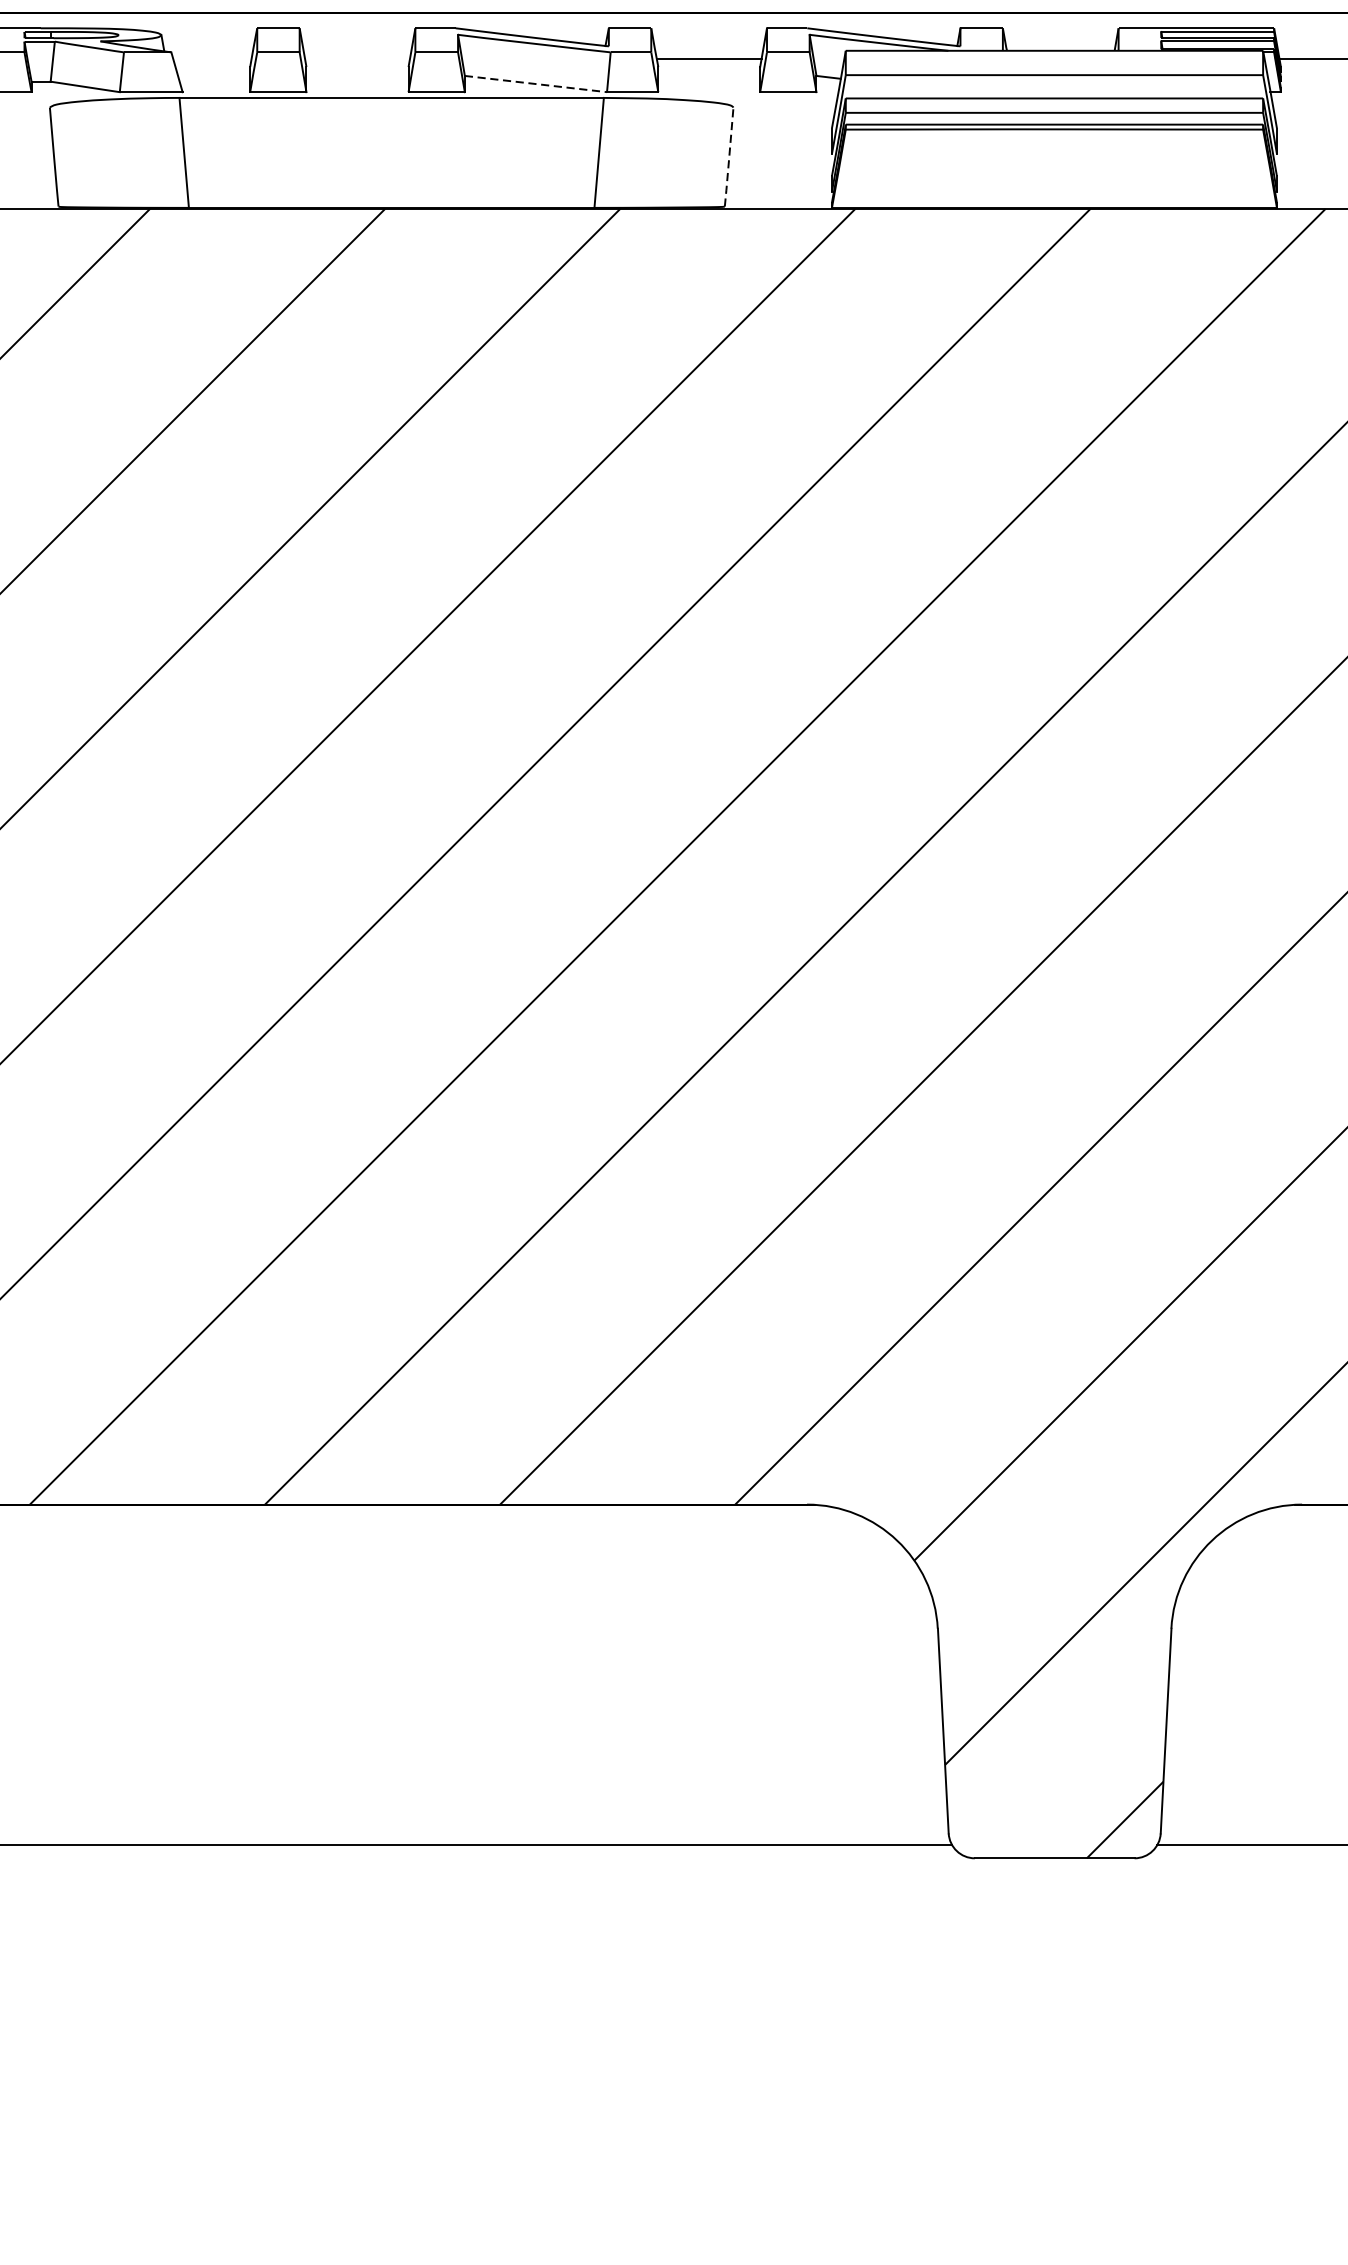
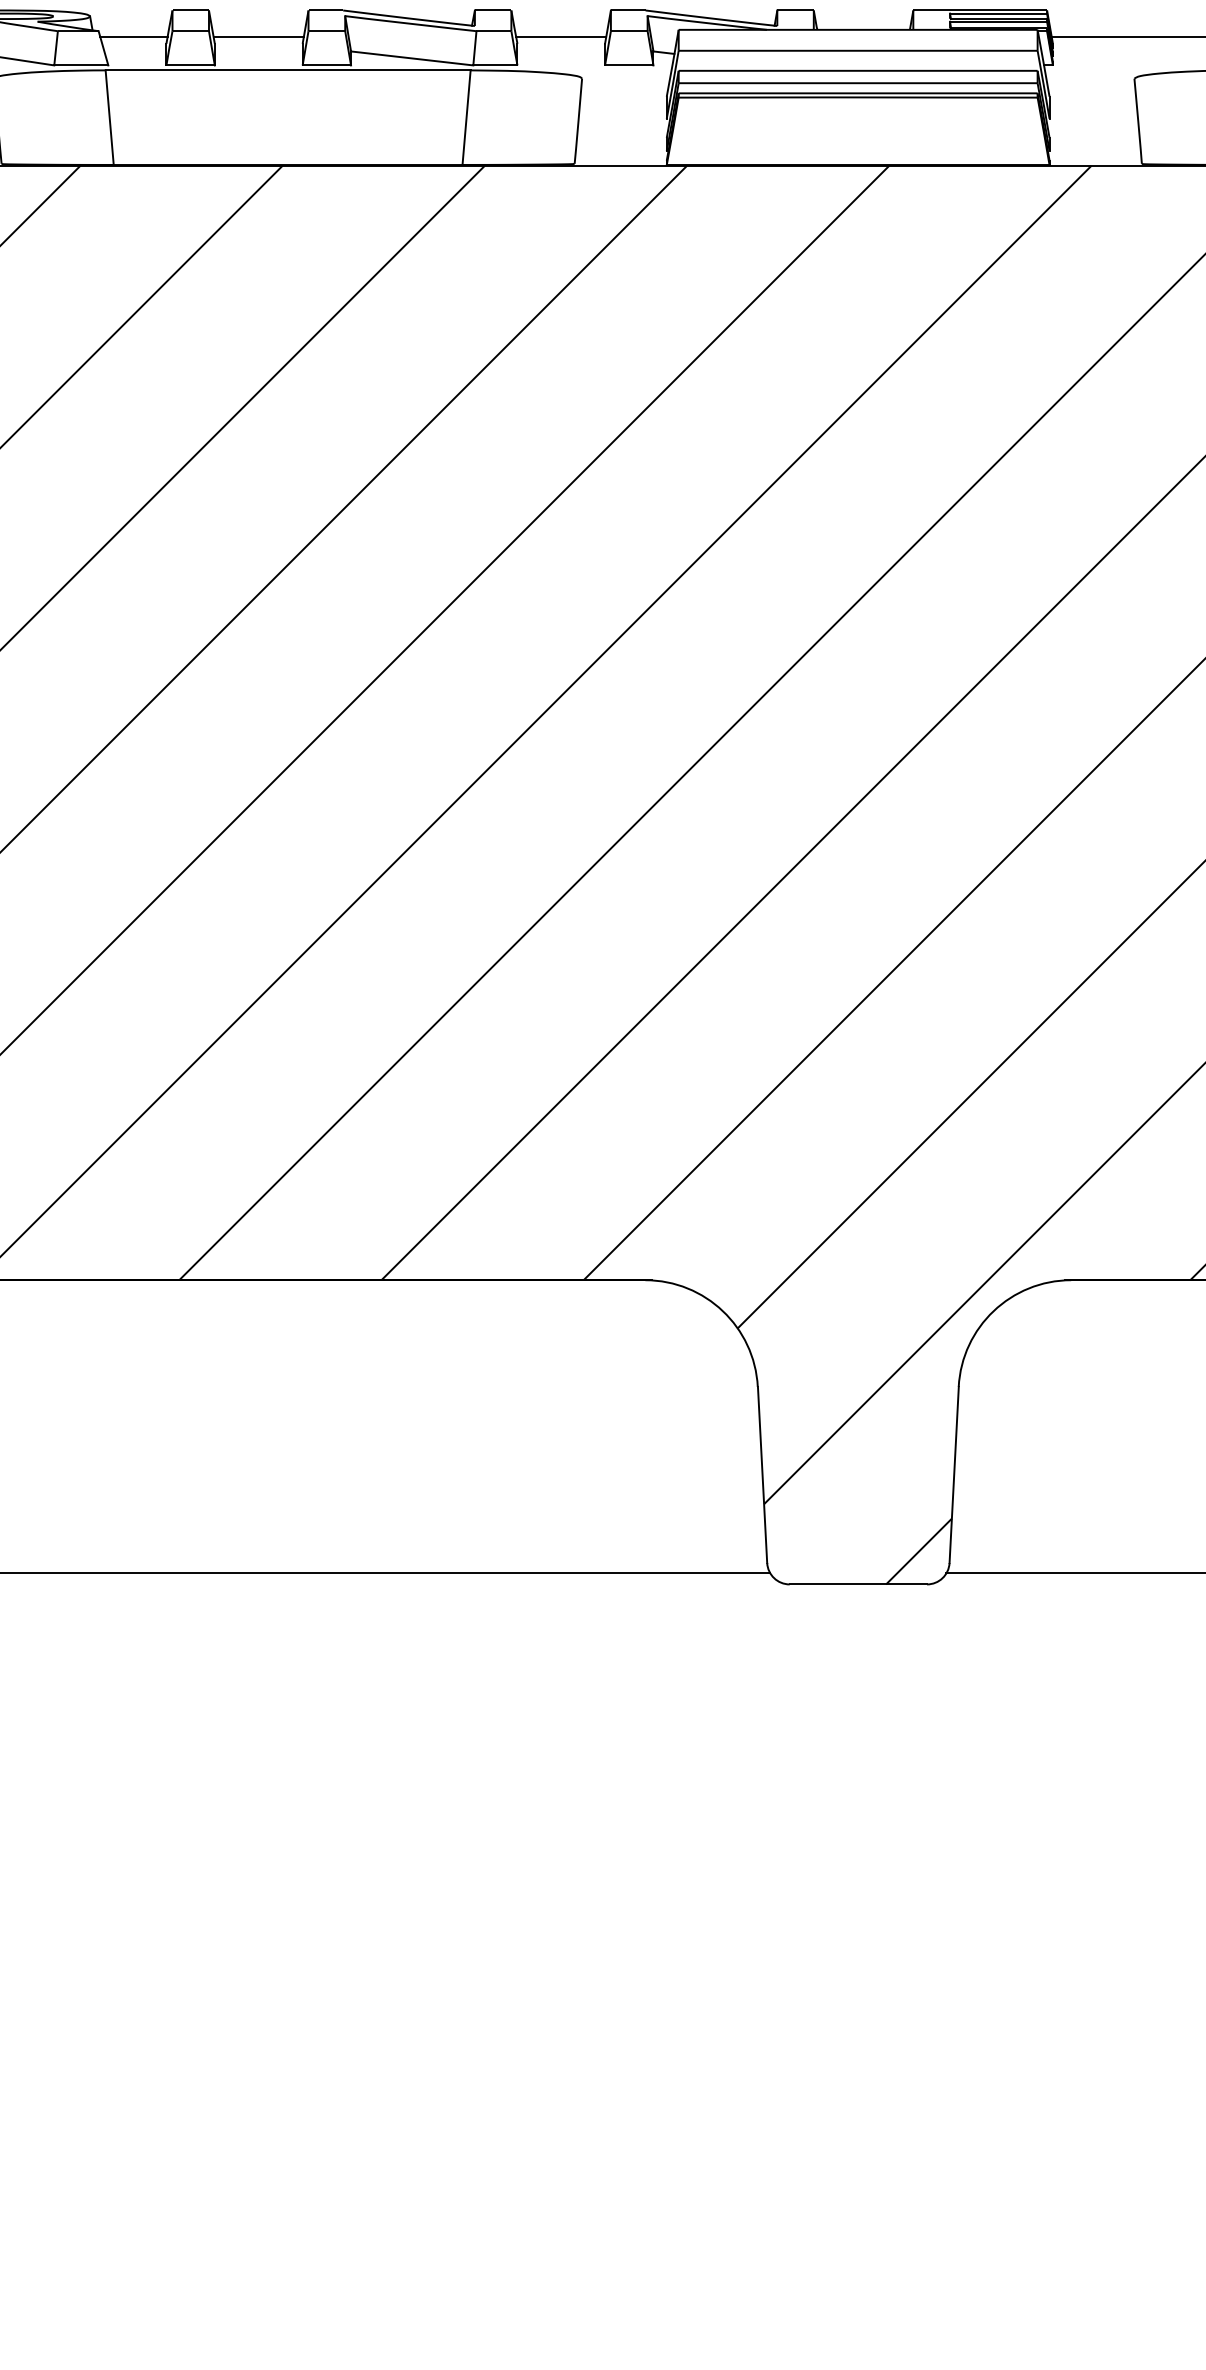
line: (211, 58) -> (133, 36), added
line: (357, 58) -> (258, 36), added
line: (536, 84) -> (412, 58), dashed -> solid
line: (729, 157) -> (578, 121), dashed -> solid

